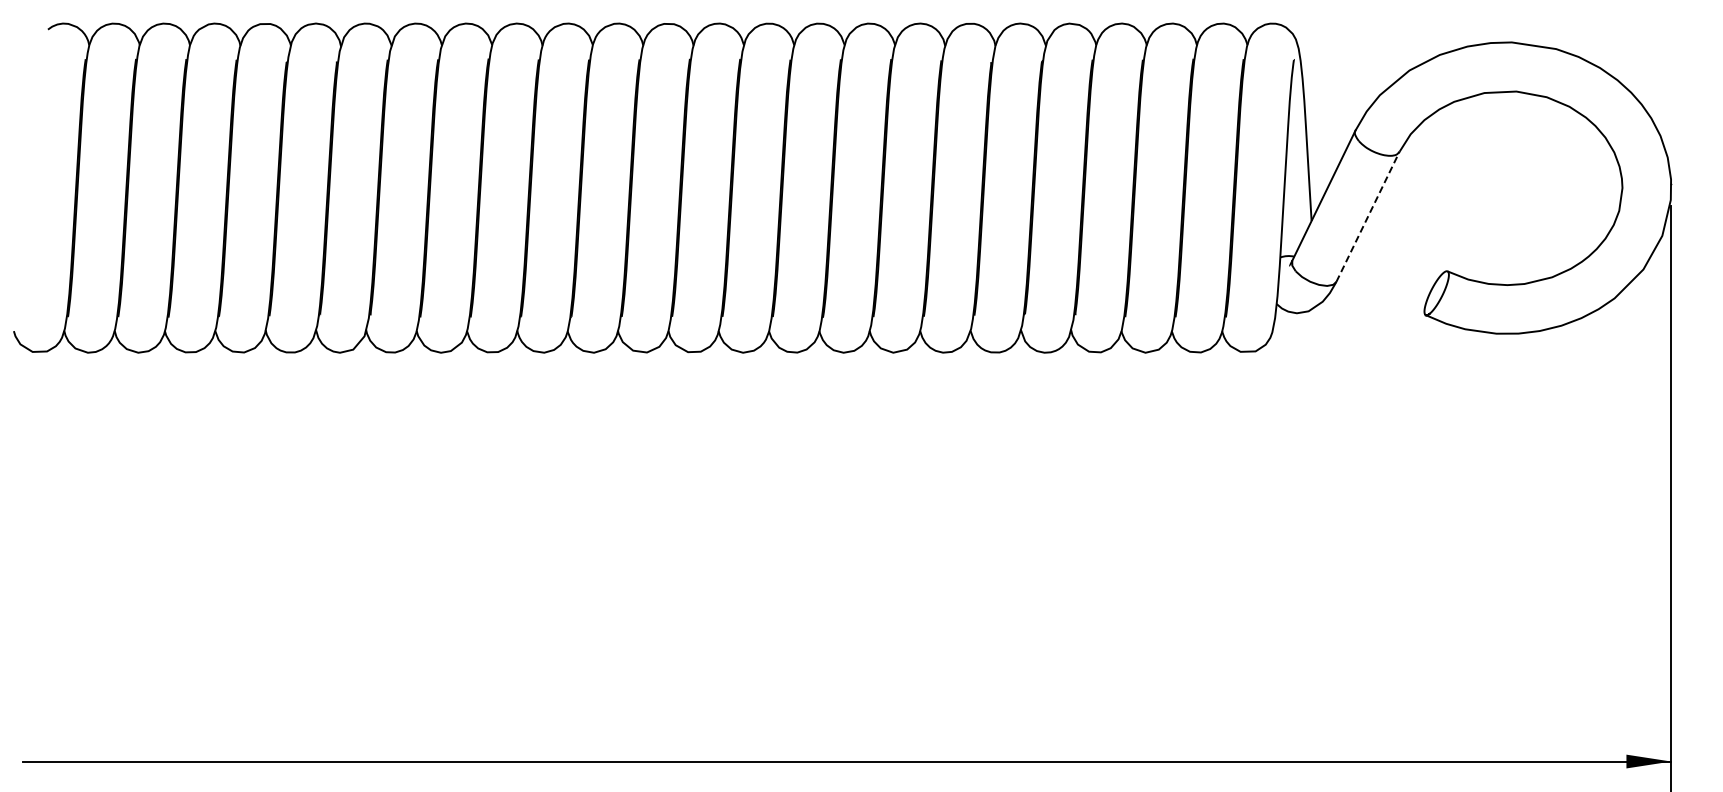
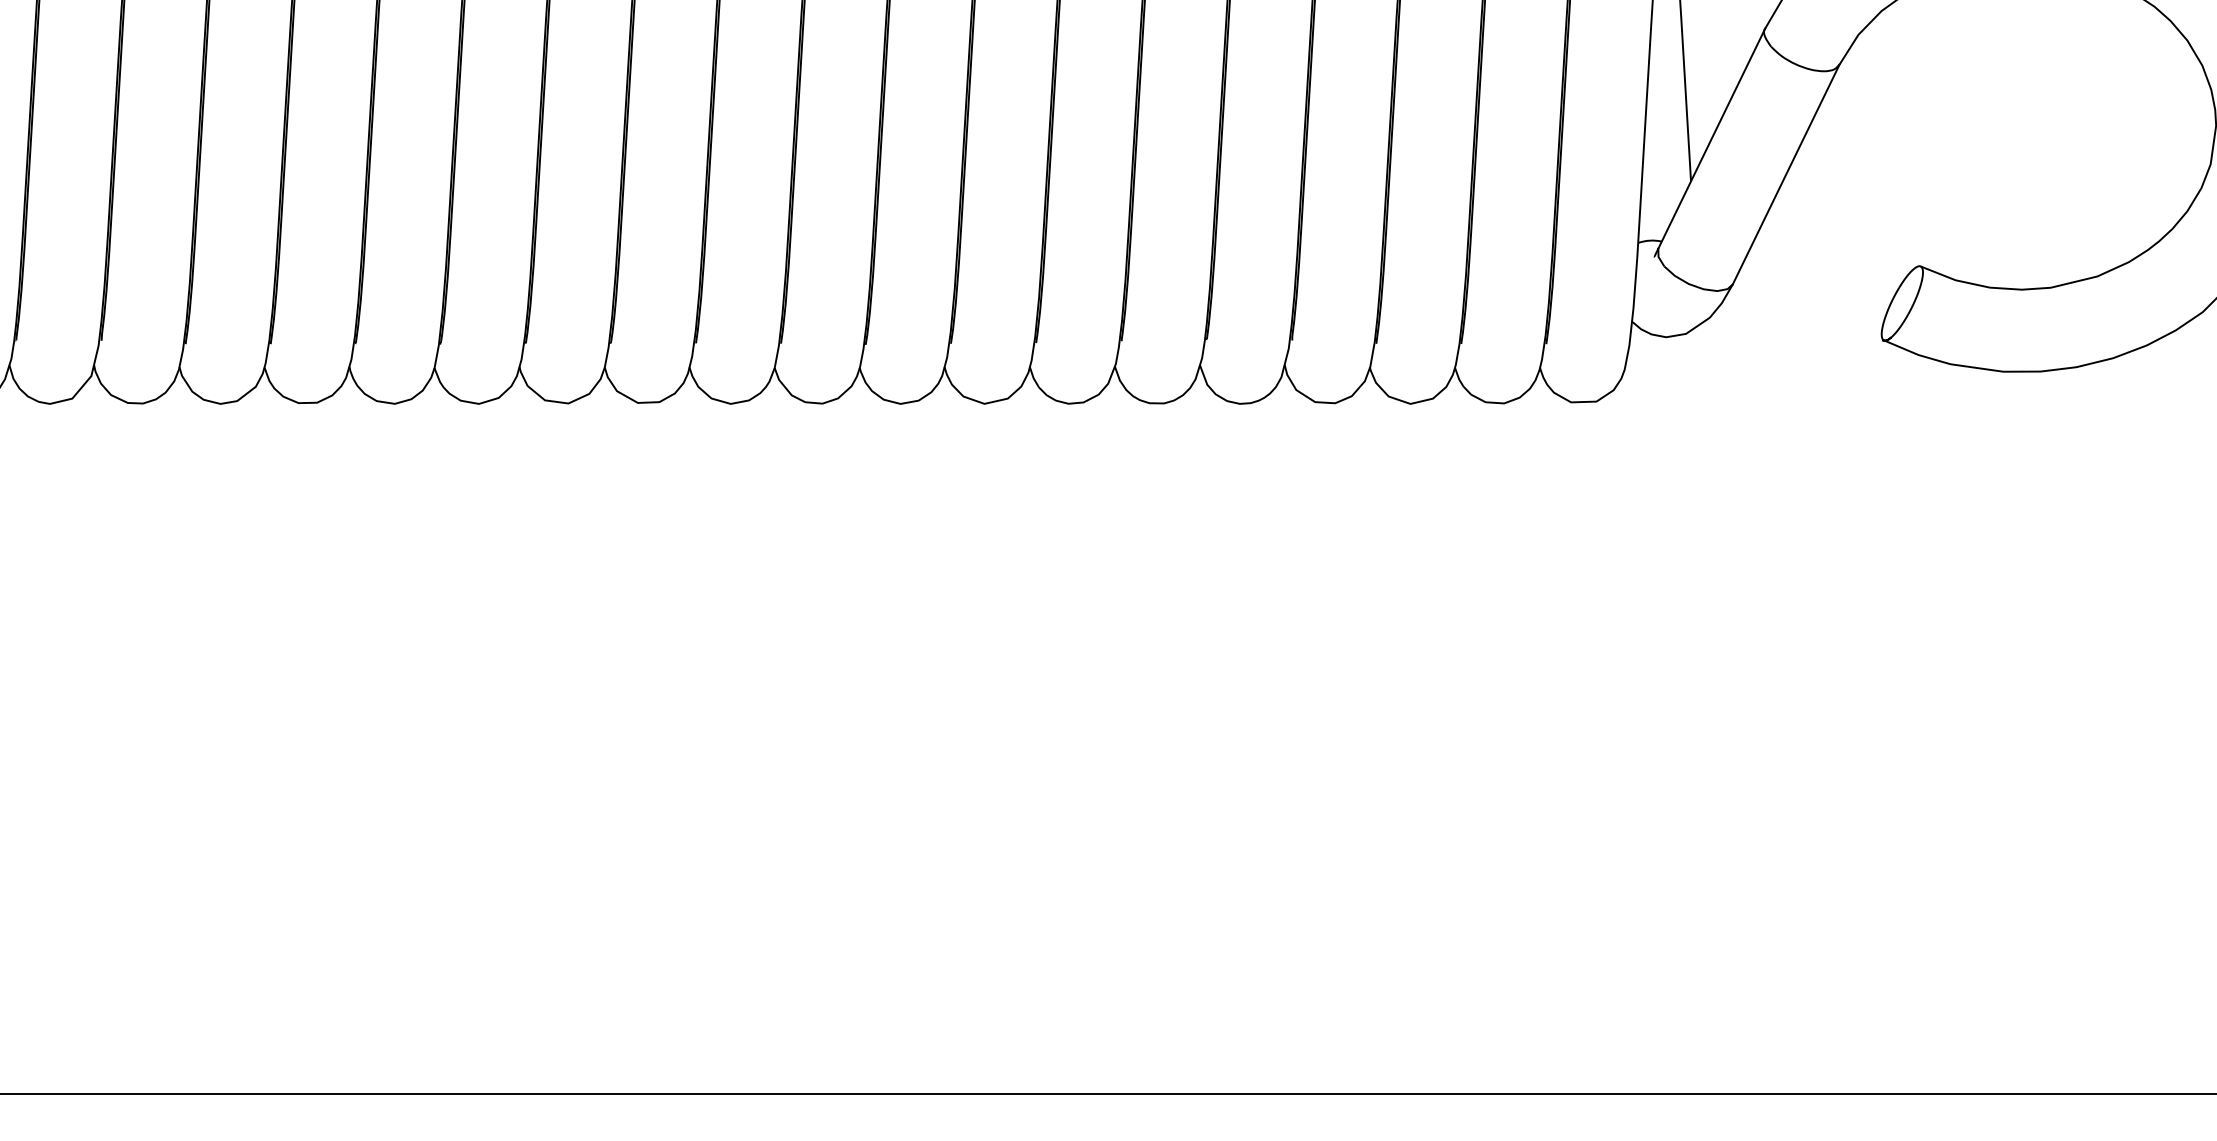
line: (1368, 216) -> (1787, 173), dashed -> solid

